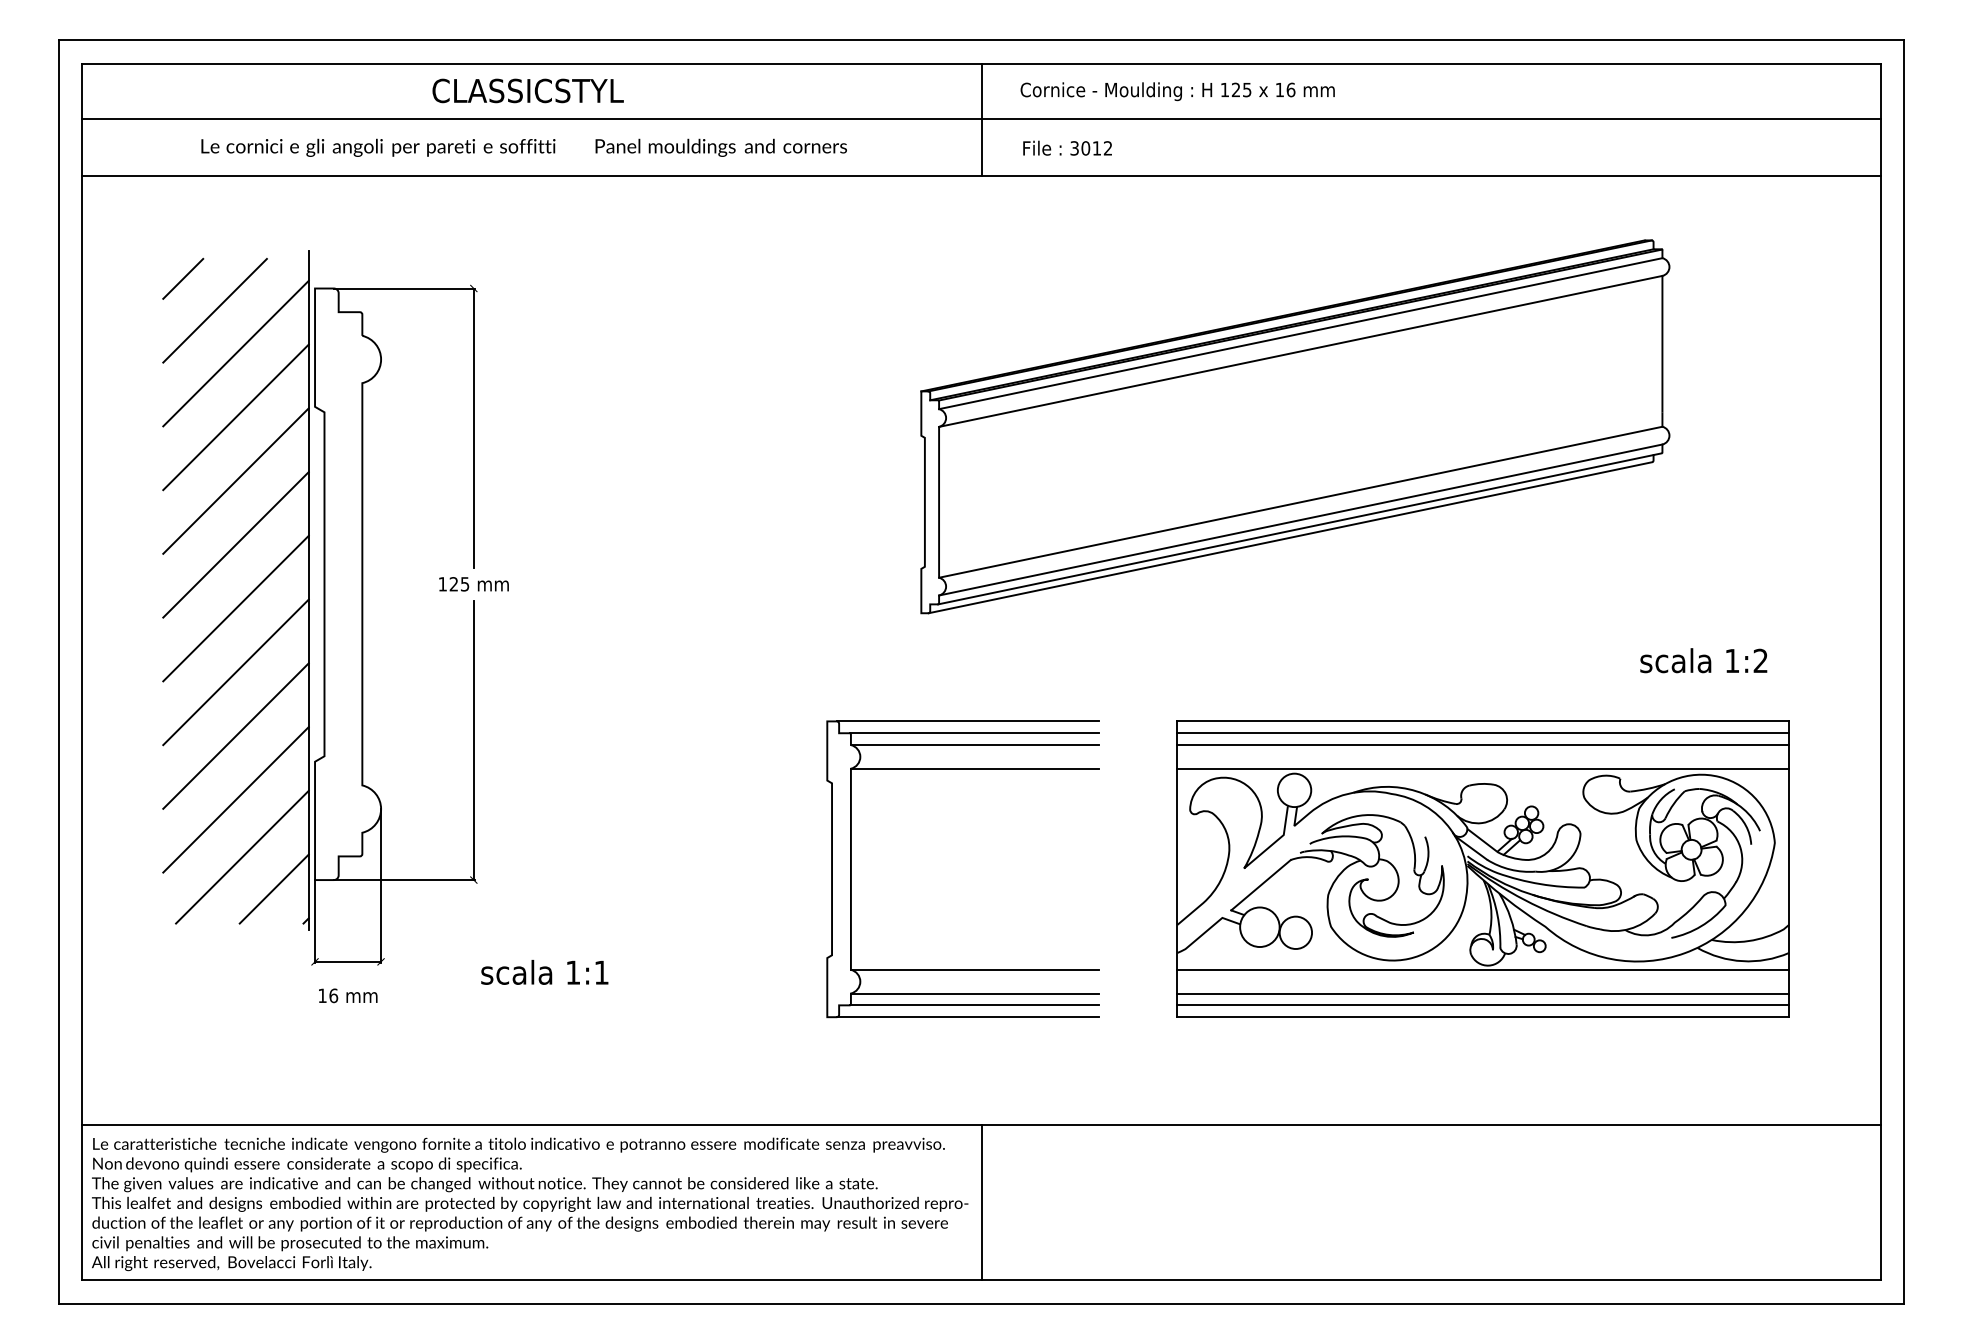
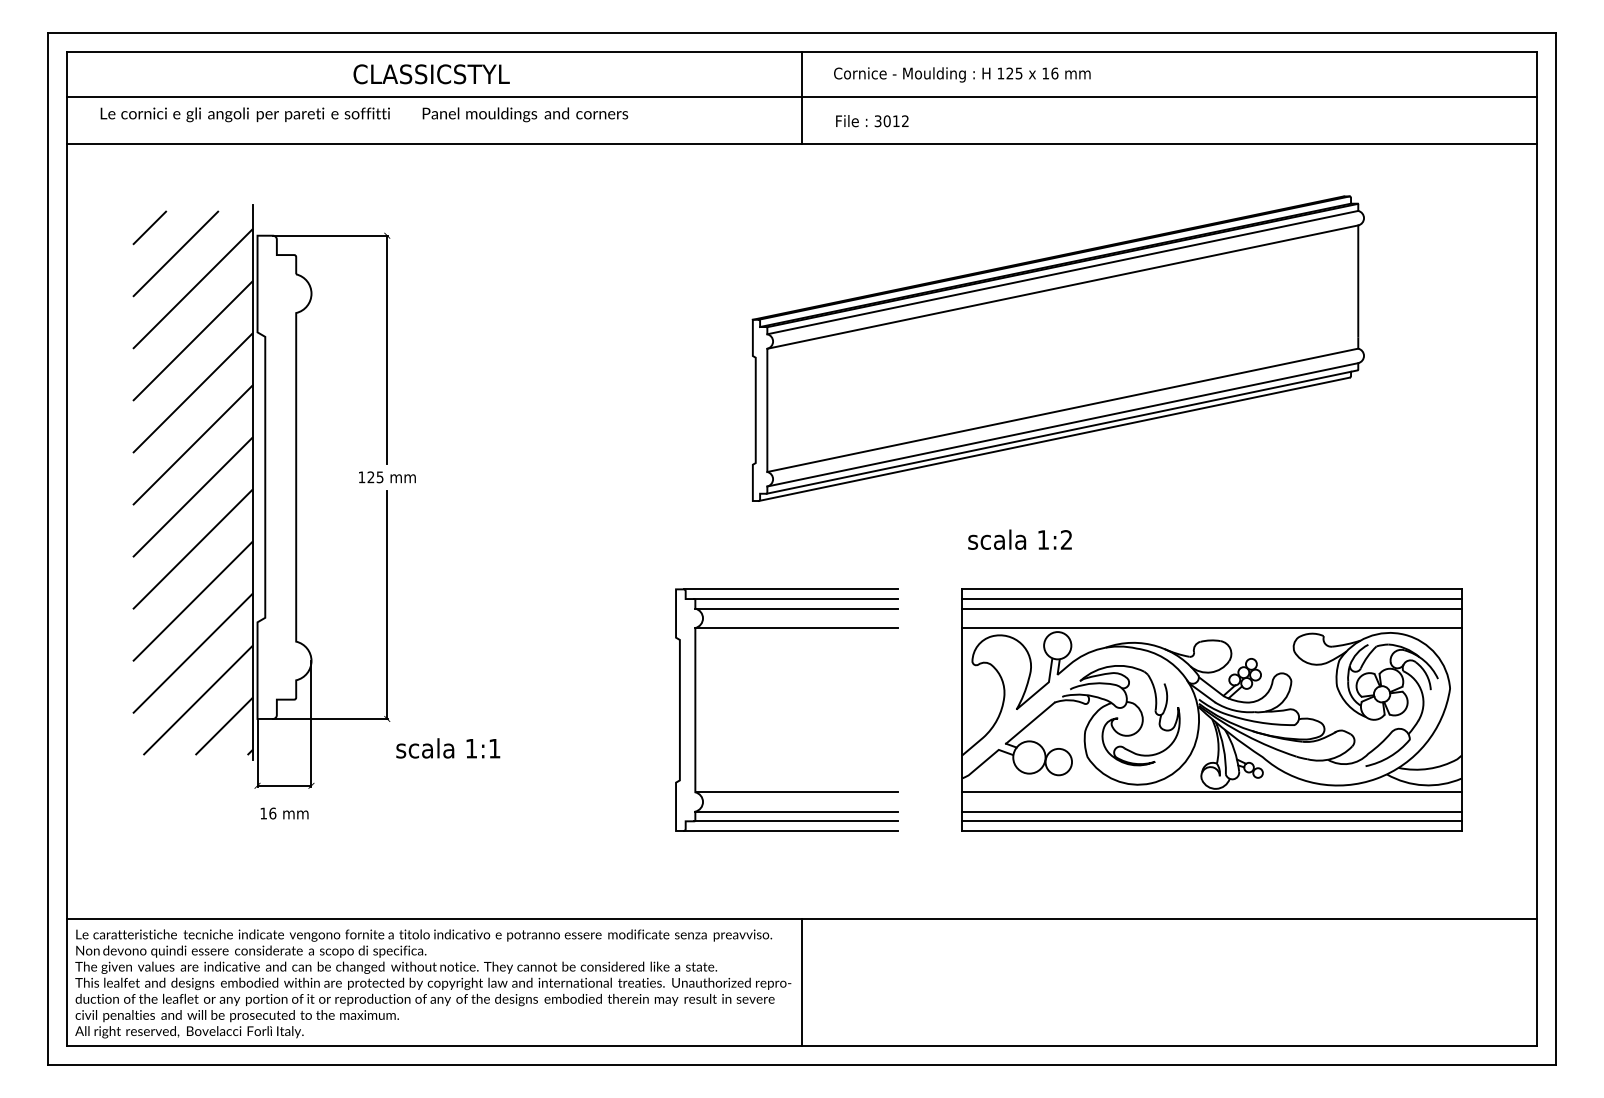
text: (524, 147) -> (364, 114), moved
text: (1703, 660) -> (1019, 539), moved
text: (545, 972) -> (448, 748), moved

